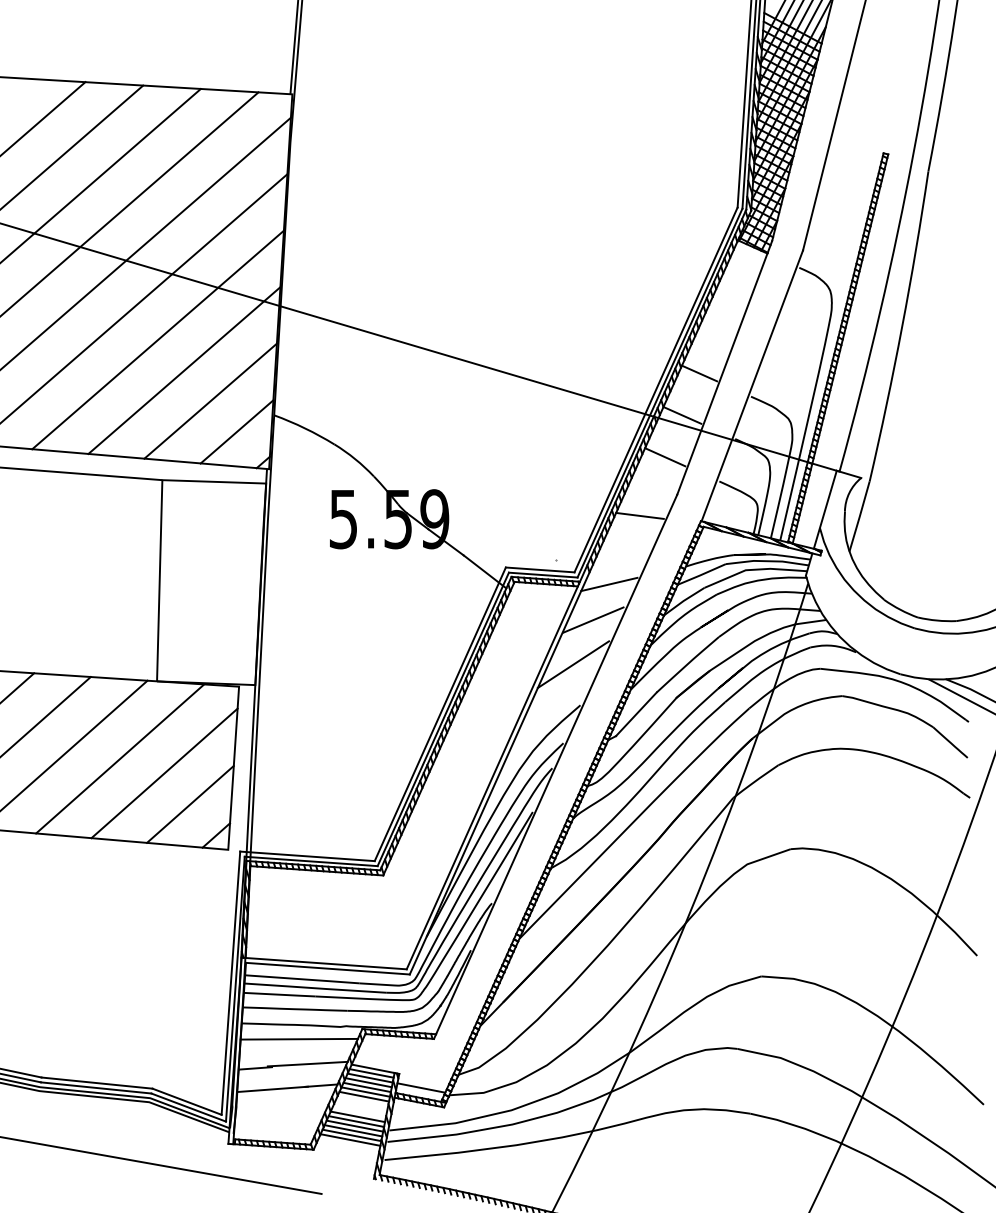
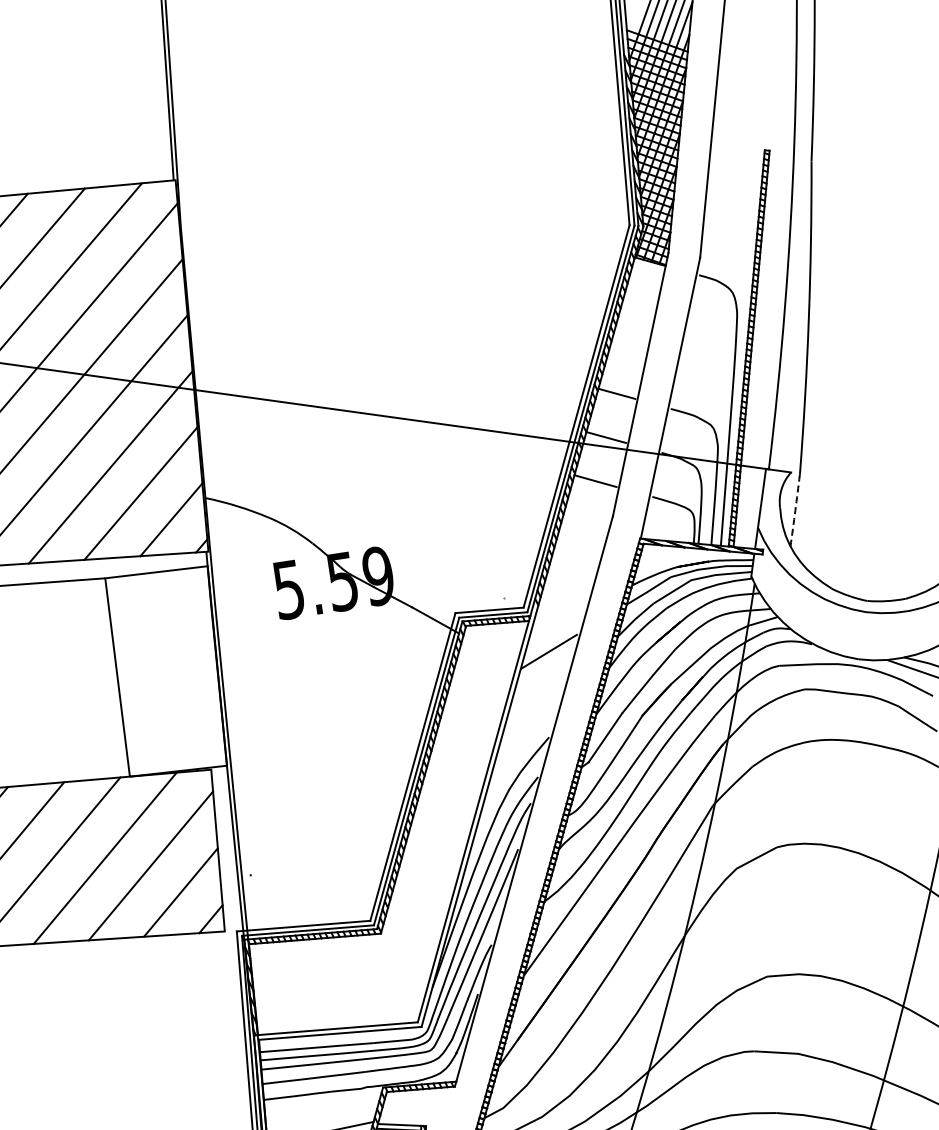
line: (639, 515) -> (578, 542), removed
arc: (859, 516) -> (795, 510), solid -> dashed
line: (609, 584) -> (559, 614), removed
line: (573, 664) -> (536, 698), removed
line: (298, 1038) -> (321, 1106), removed

